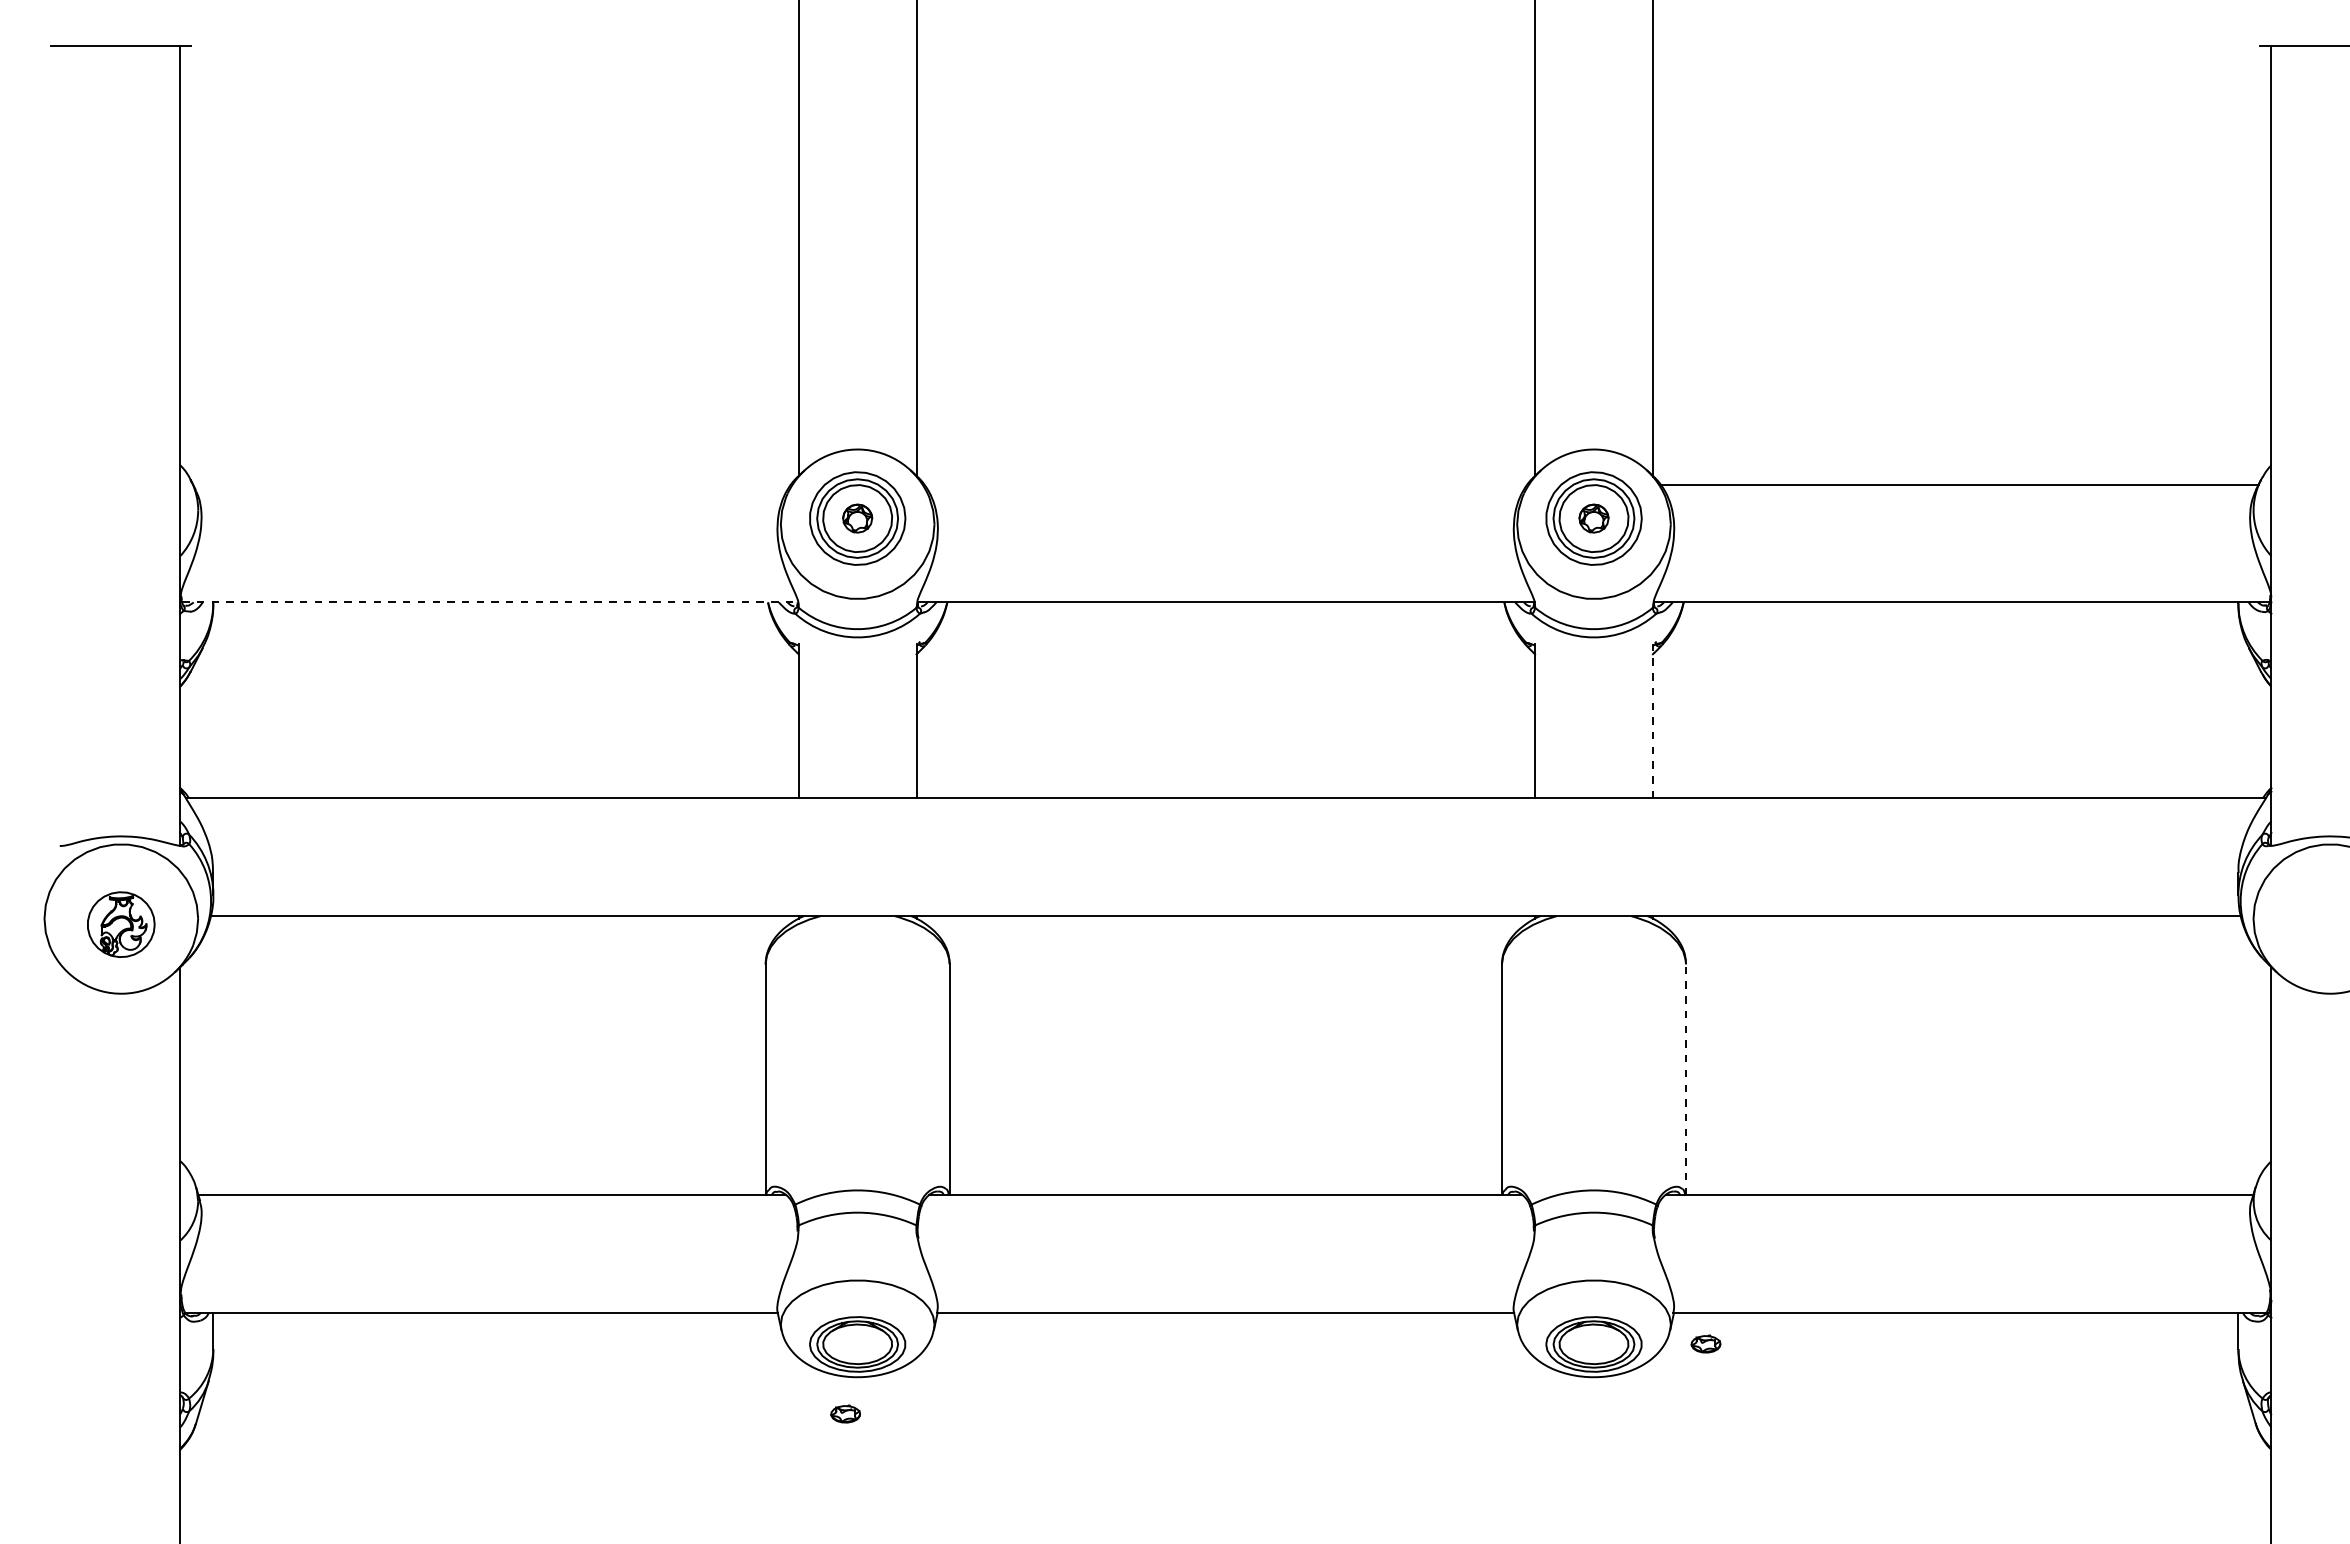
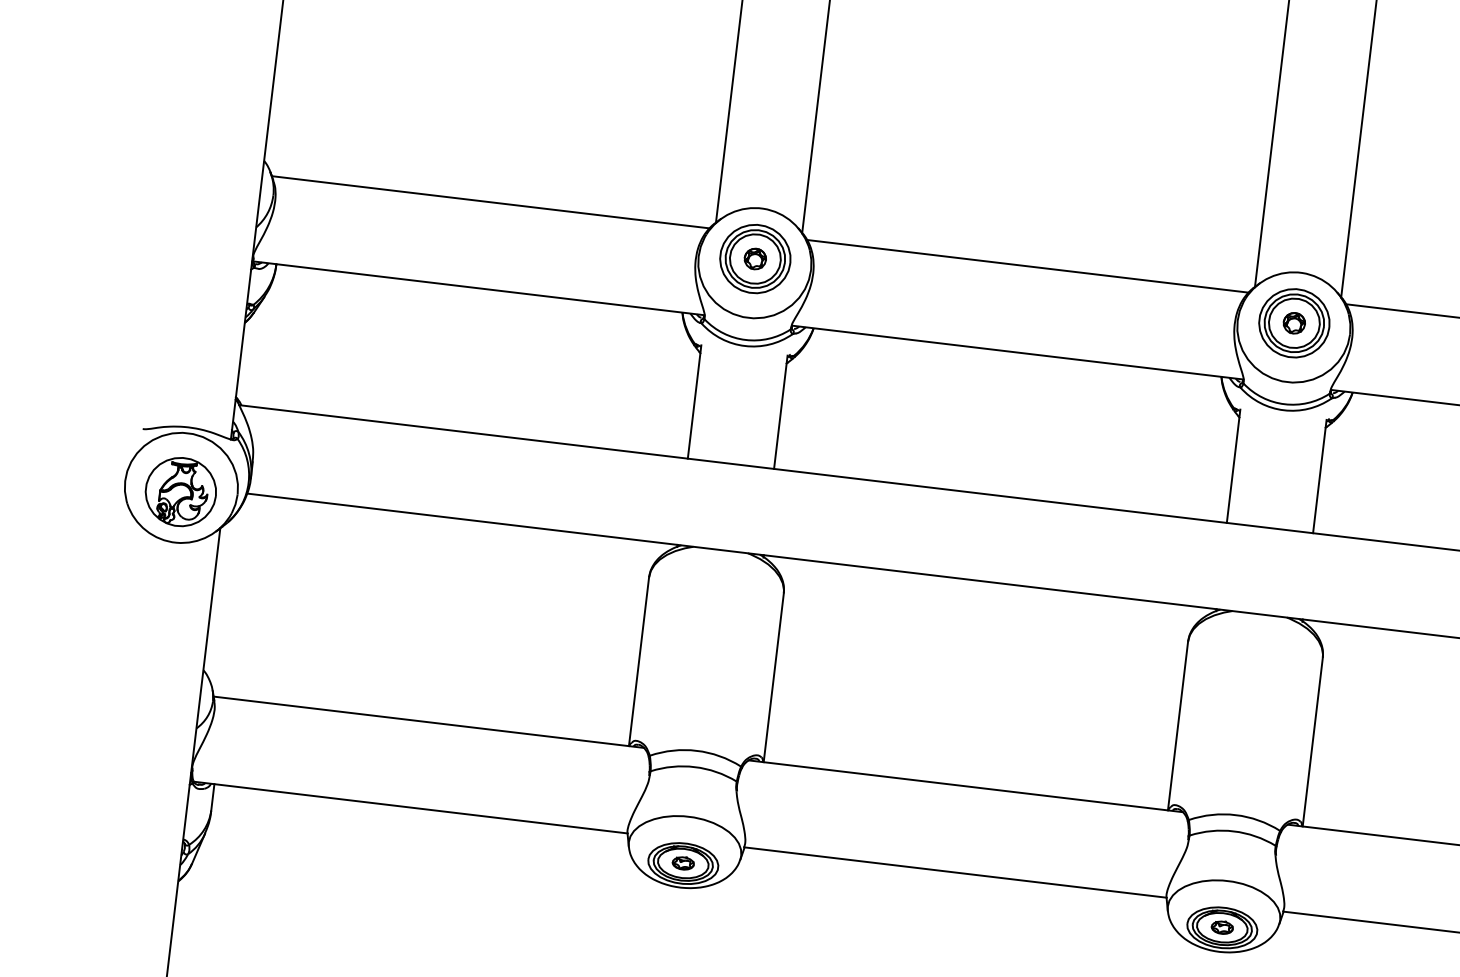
line: (492, 484) -> (491, 202), added
line: (1225, 484) -> (1027, 266), added
line: (490, 602) -> (479, 288), dashed -> solid
line: (1652, 720) -> (1319, 476), dashed -> solid
part: (120, 924) -> (180, 491), size x1.43
line: (1686, 1079) -> (1313, 741), dashed -> solid
part: (1705, 1343) -> (1222, 927), moved
part: (845, 1413) -> (683, 862), moved

